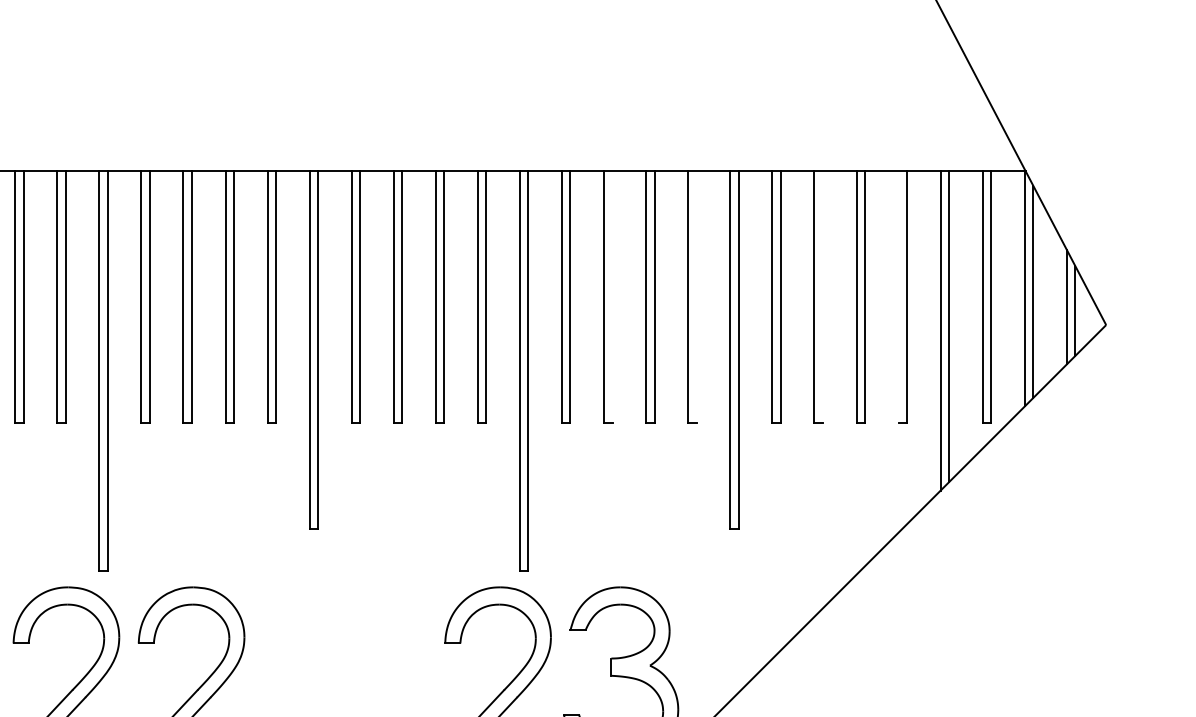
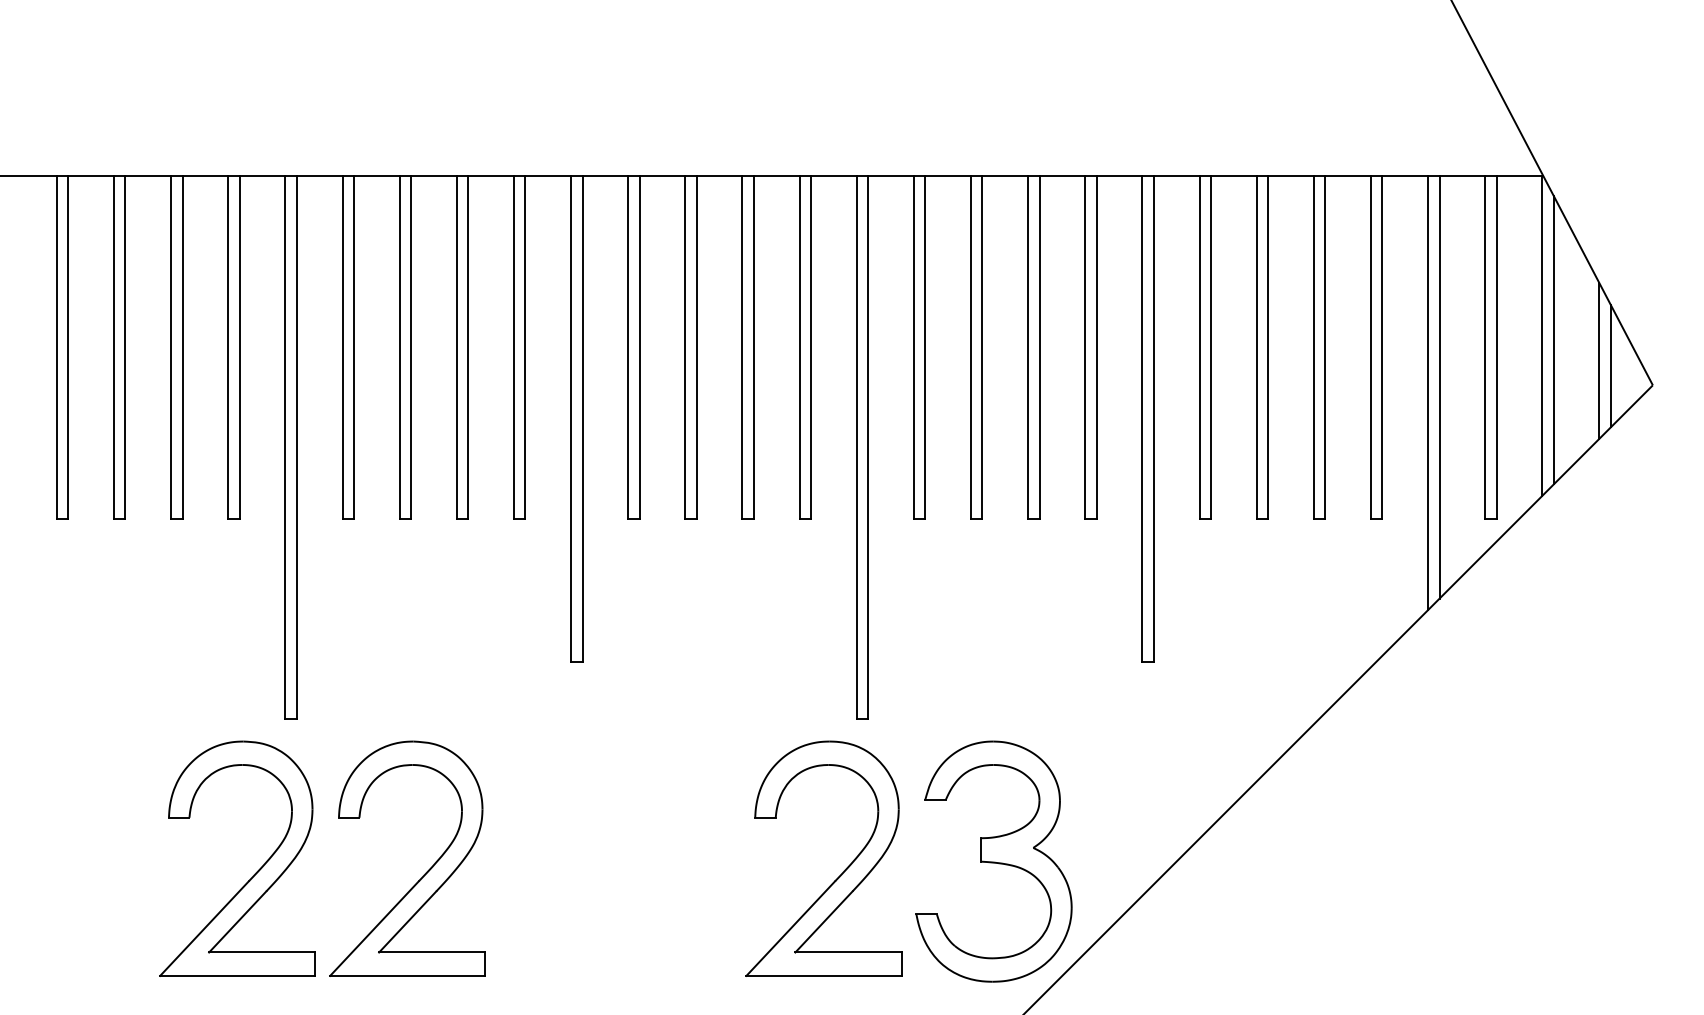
line: (612, 297) -> (982, 347), added
line: (696, 297) -> (1096, 347), added
line: (823, 297) -> (1268, 347), added
line: (898, 297) -> (1370, 347), added

